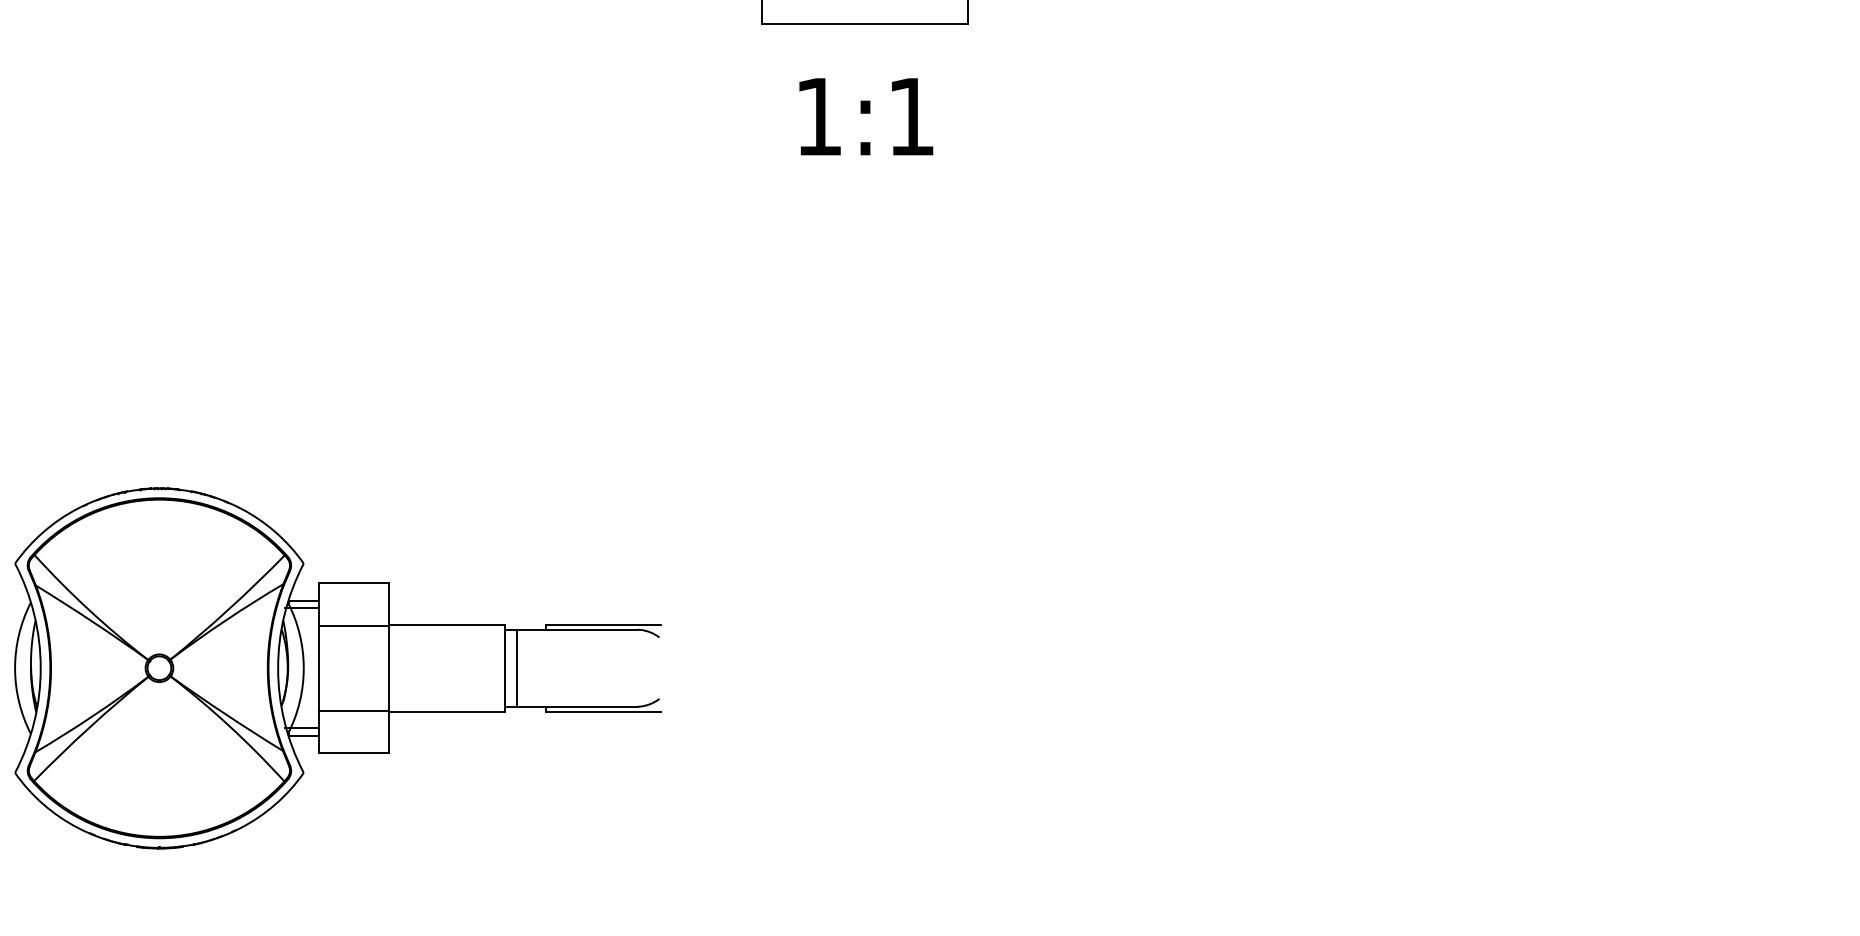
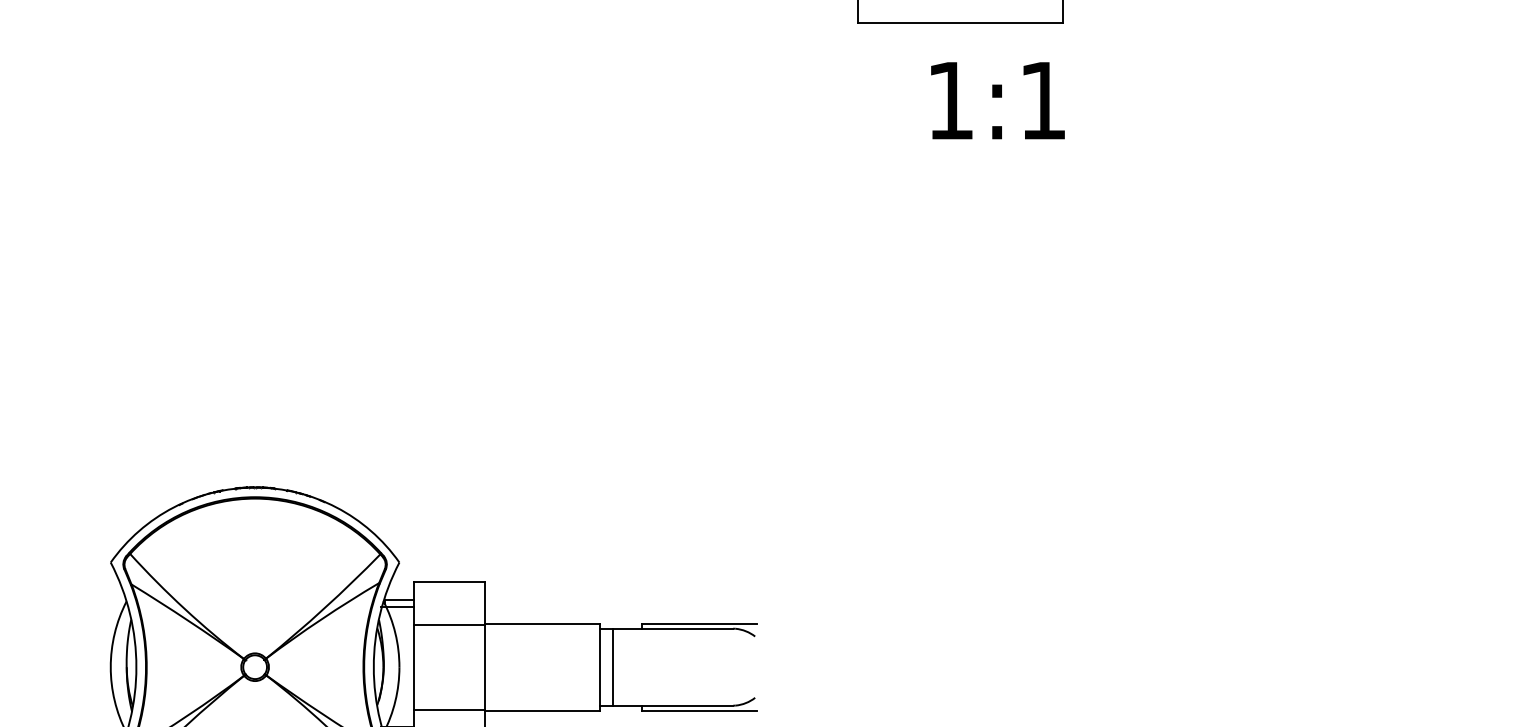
text: (866, 116) -> (998, 100), moved

